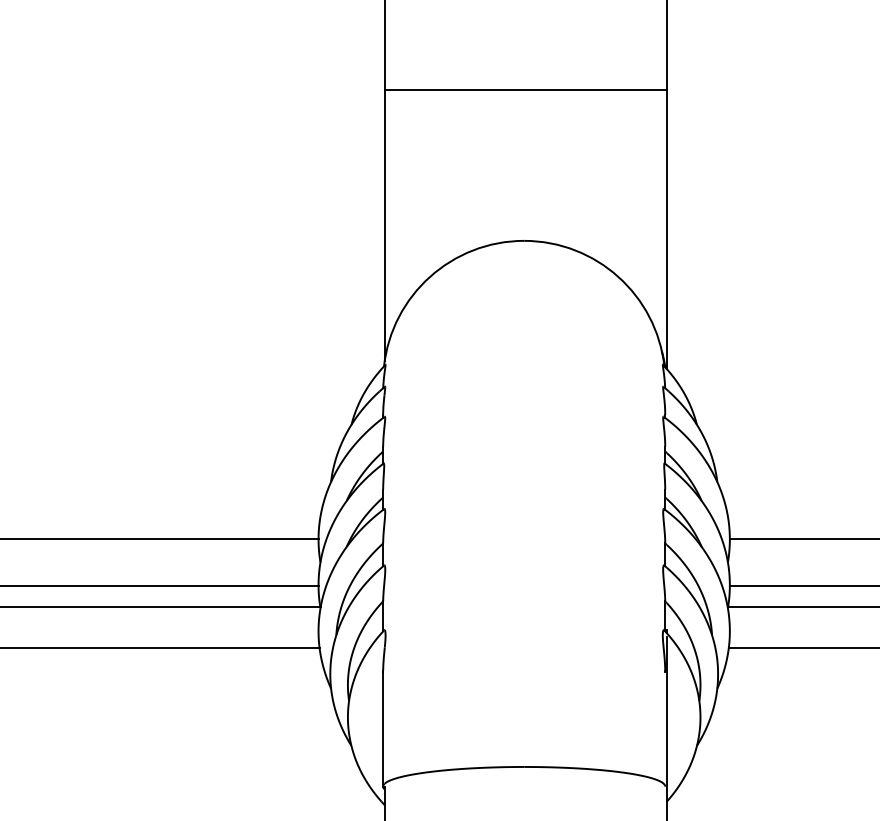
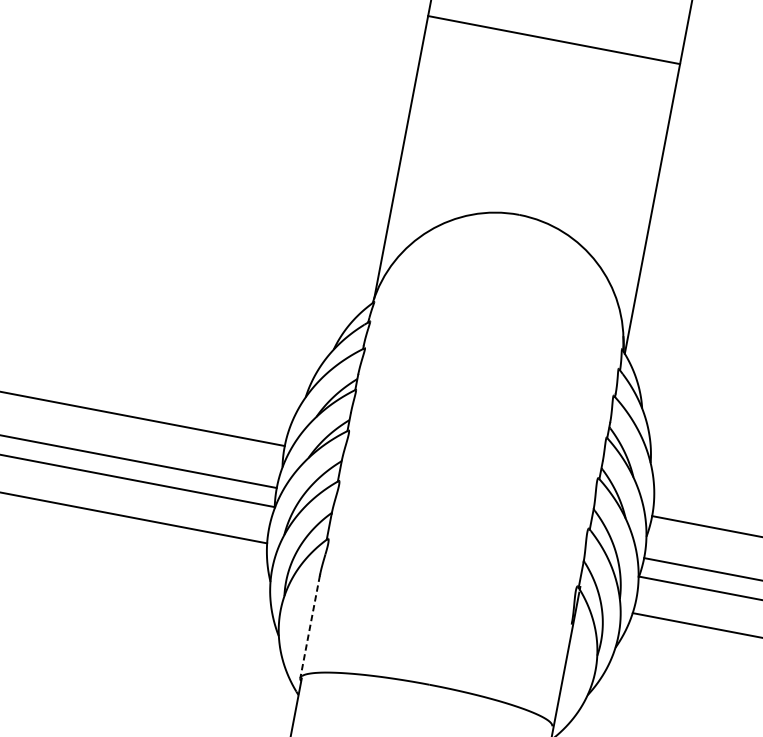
line: (525, 89) -> (553, 39), moved
line: (383, 729) -> (310, 627), solid -> dashed

